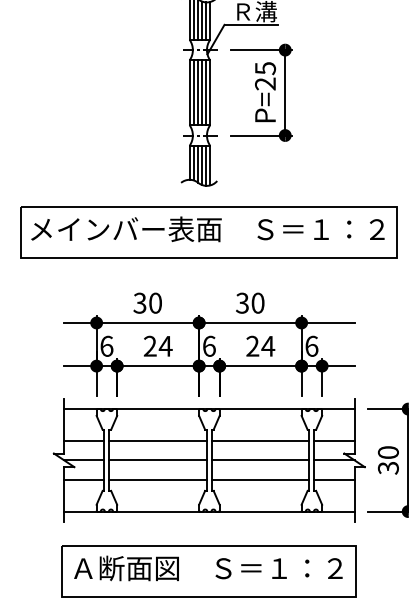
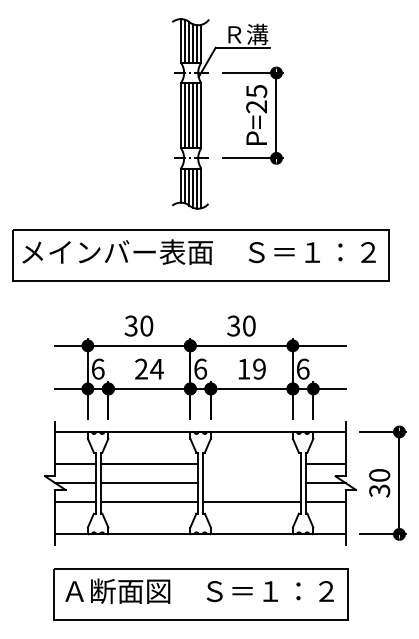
text: (260, 345) -> (251, 368), 24 -> 19
line: (260, 440) -> (251, 463), removed
line: (260, 460) -> (251, 483), removed

